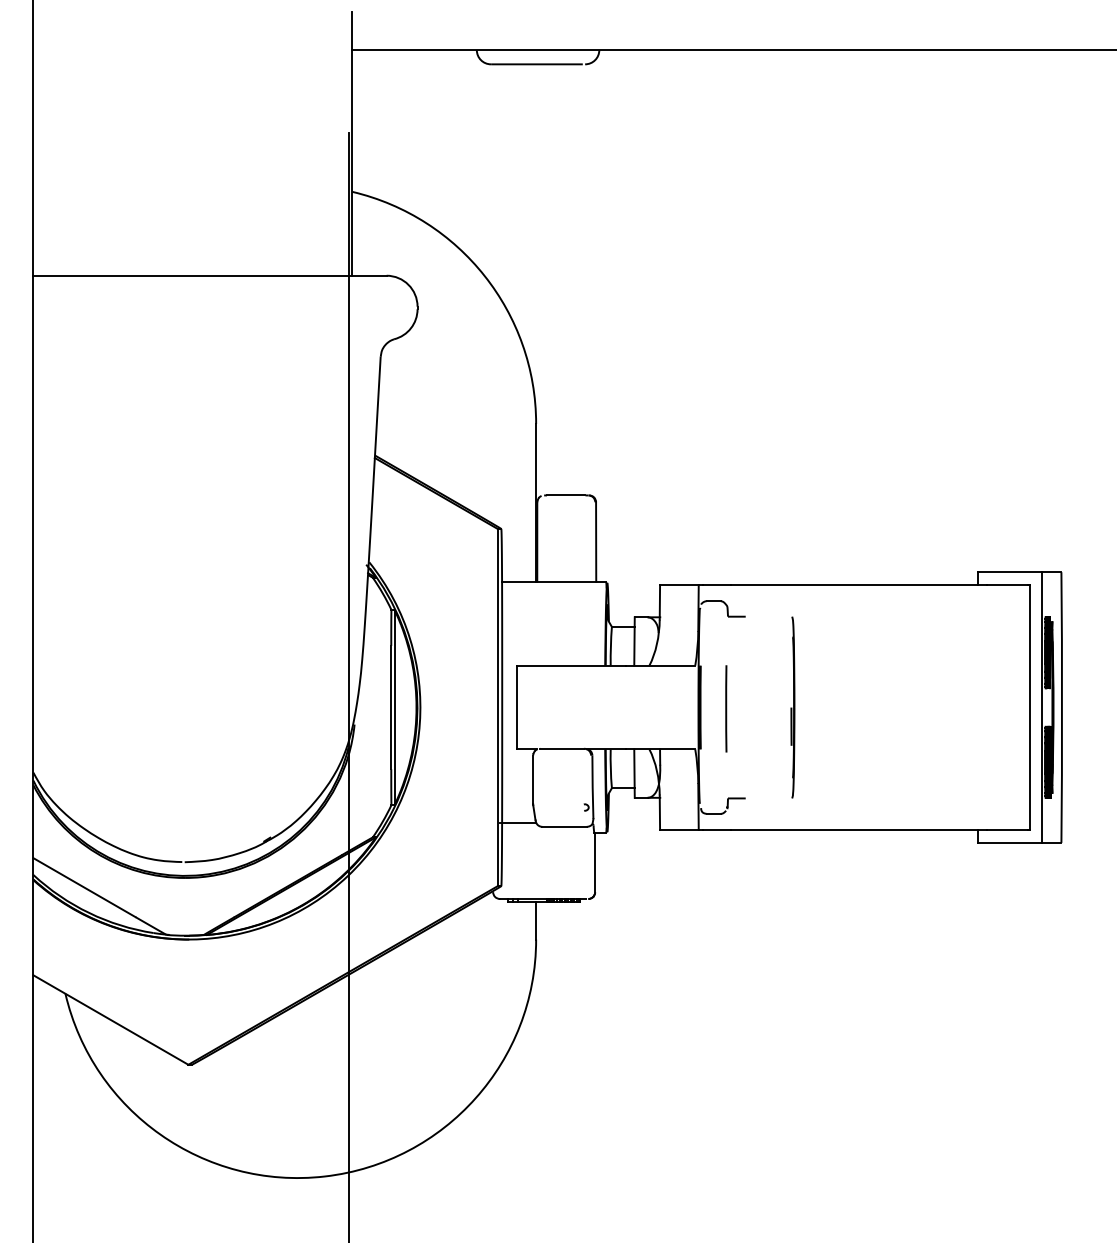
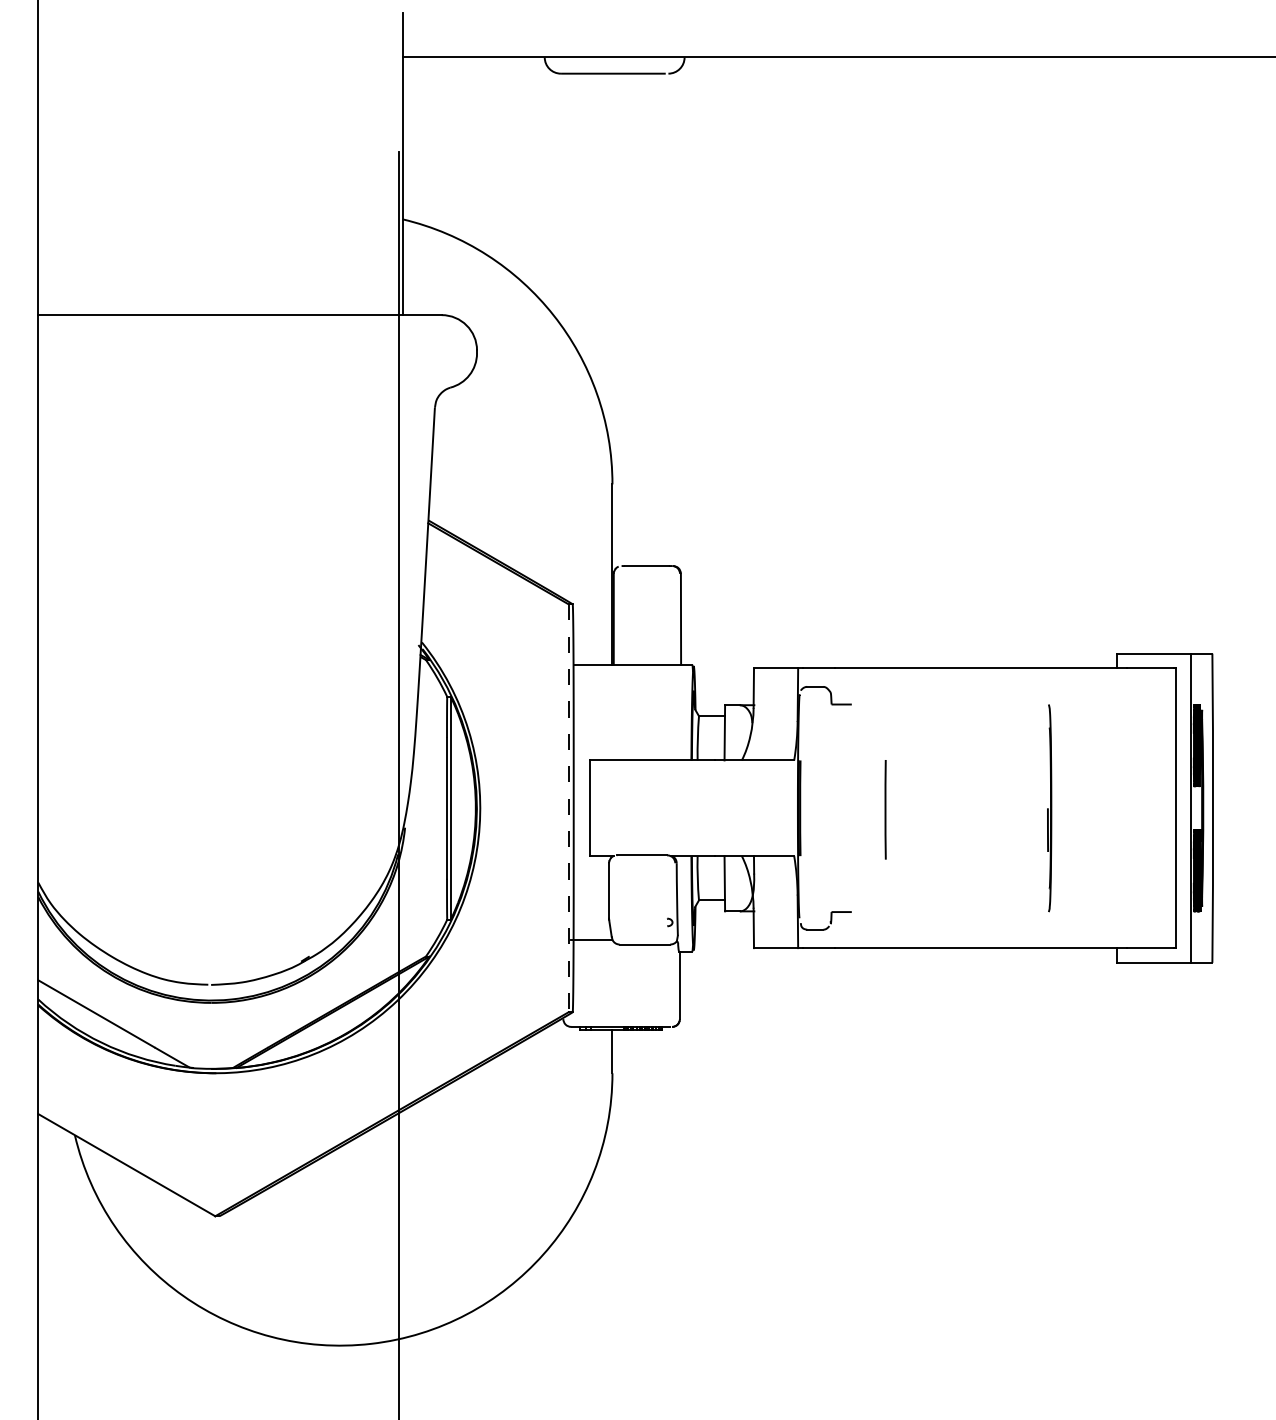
line: (497, 707) -> (568, 808), solid -> dashed
part: (792, 707) -> (1049, 808), moved
line: (726, 708) -> (885, 809), moved

